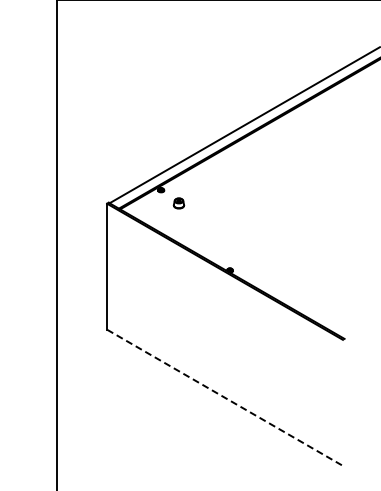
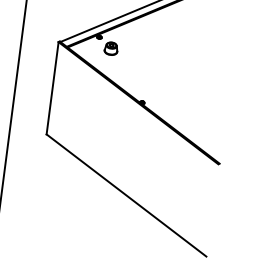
part: (178, 203) -> (110, 48), size x1.67
line: (225, 398) -> (126, 196), dashed -> solid

